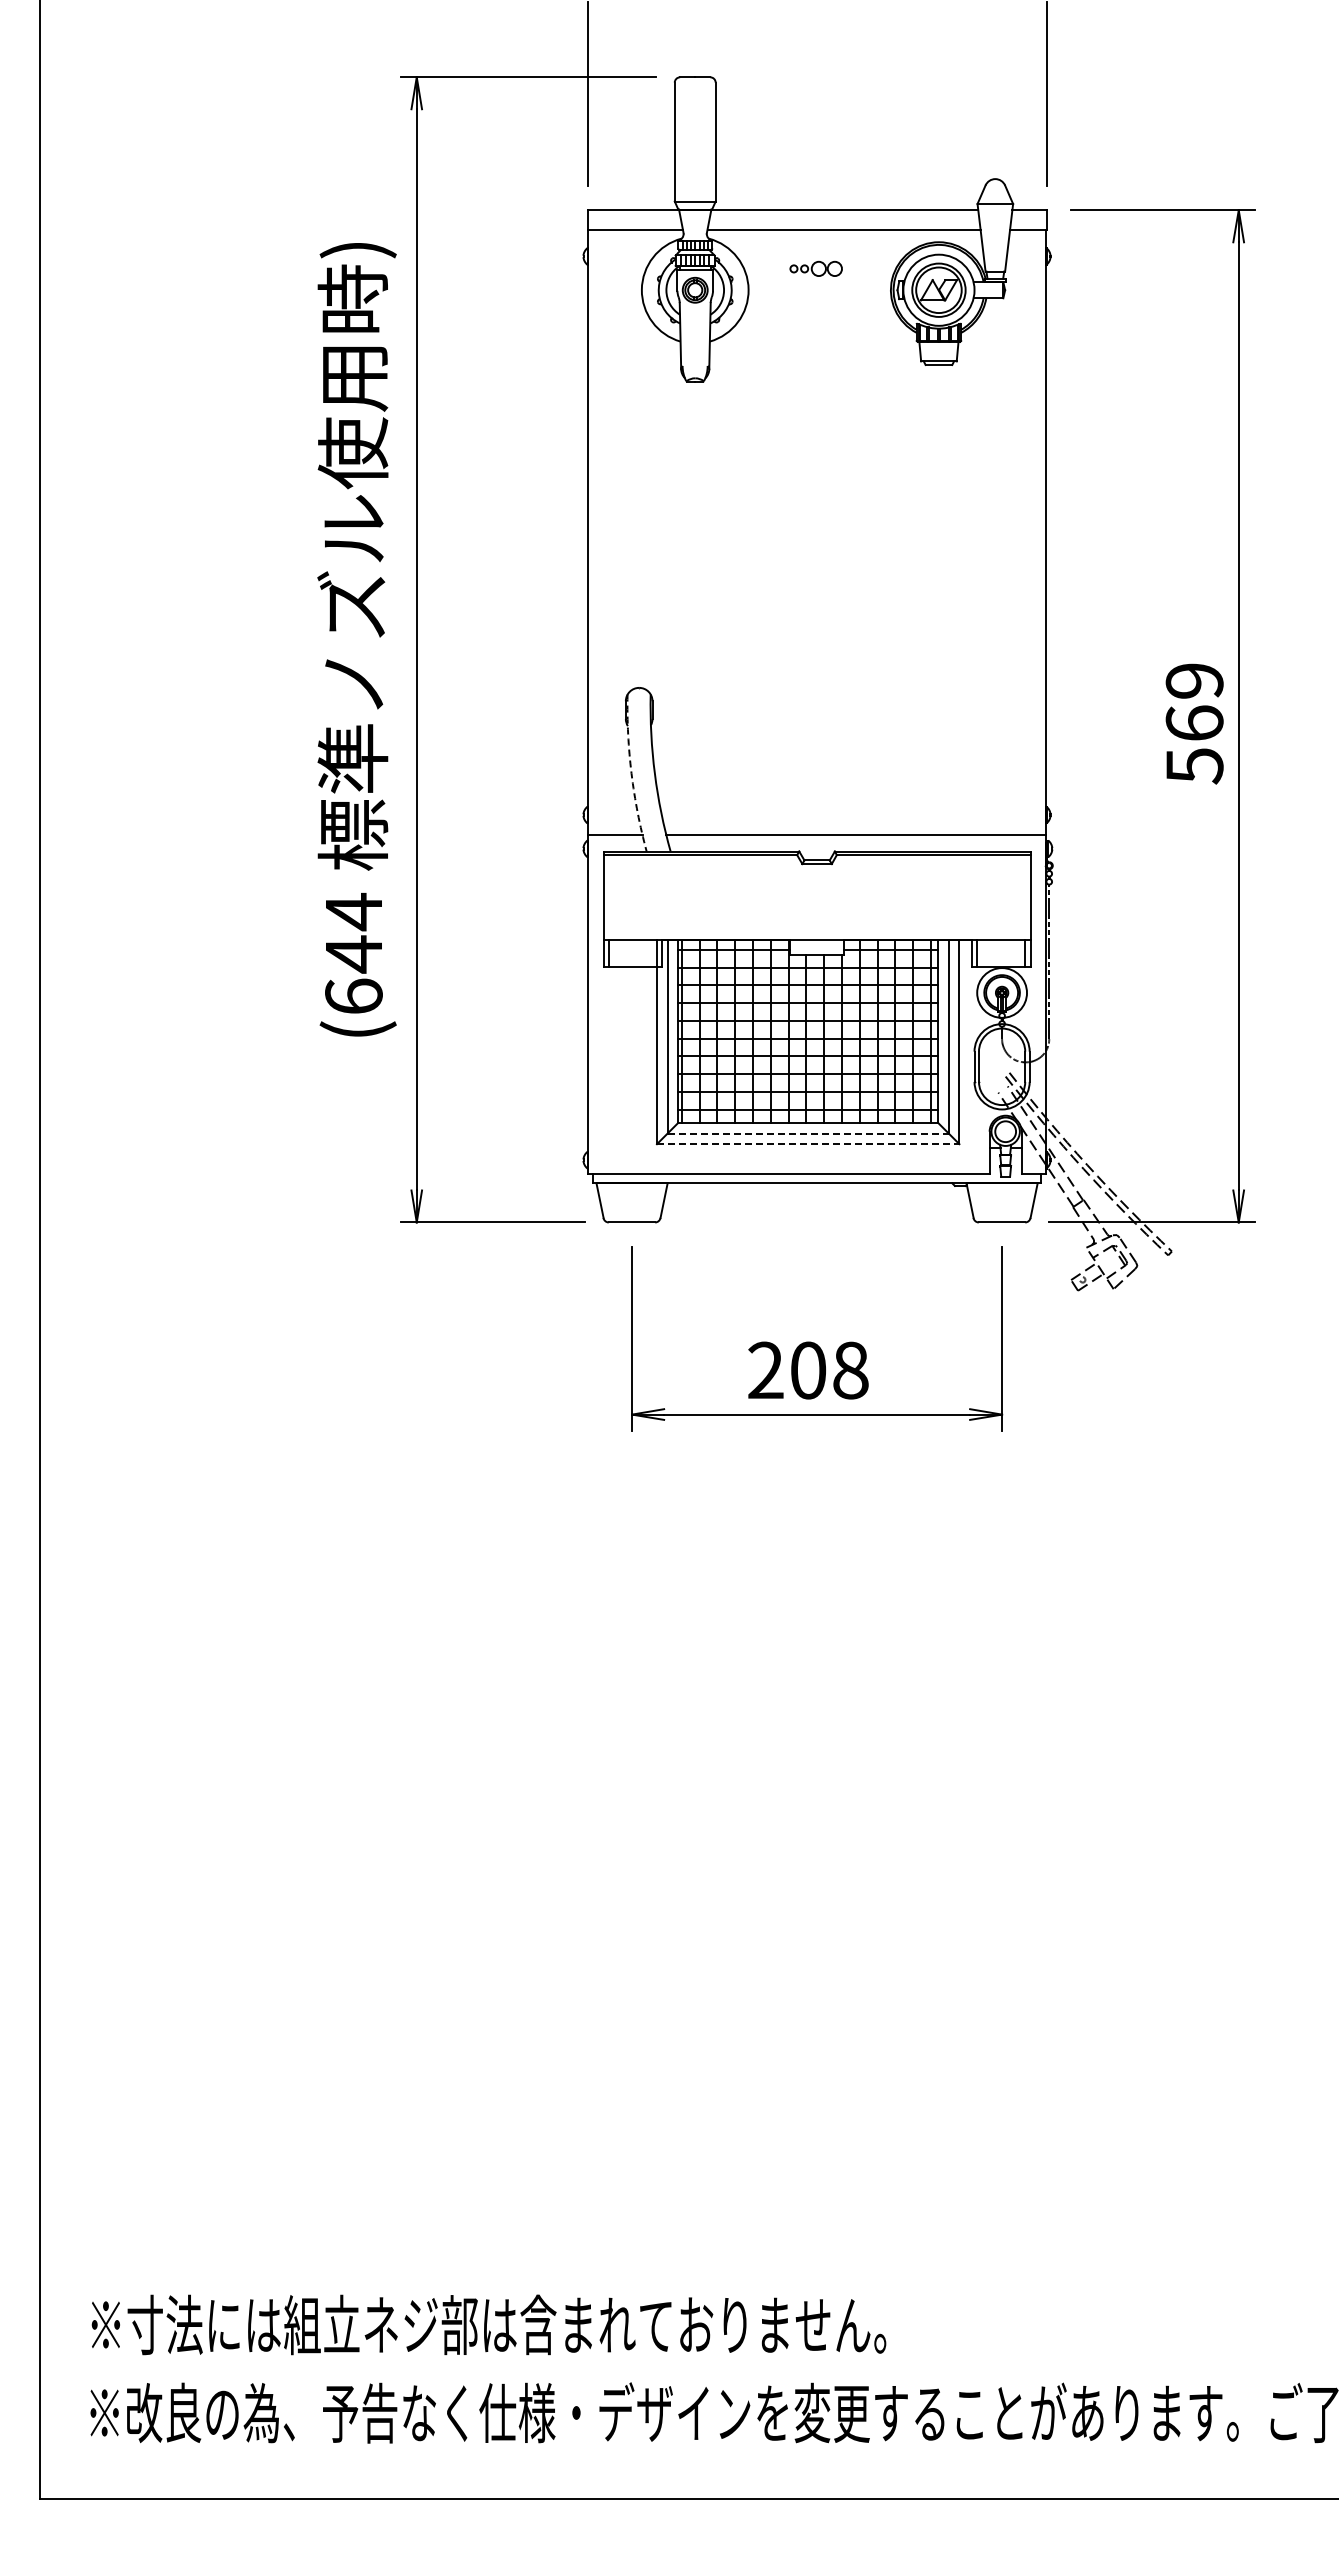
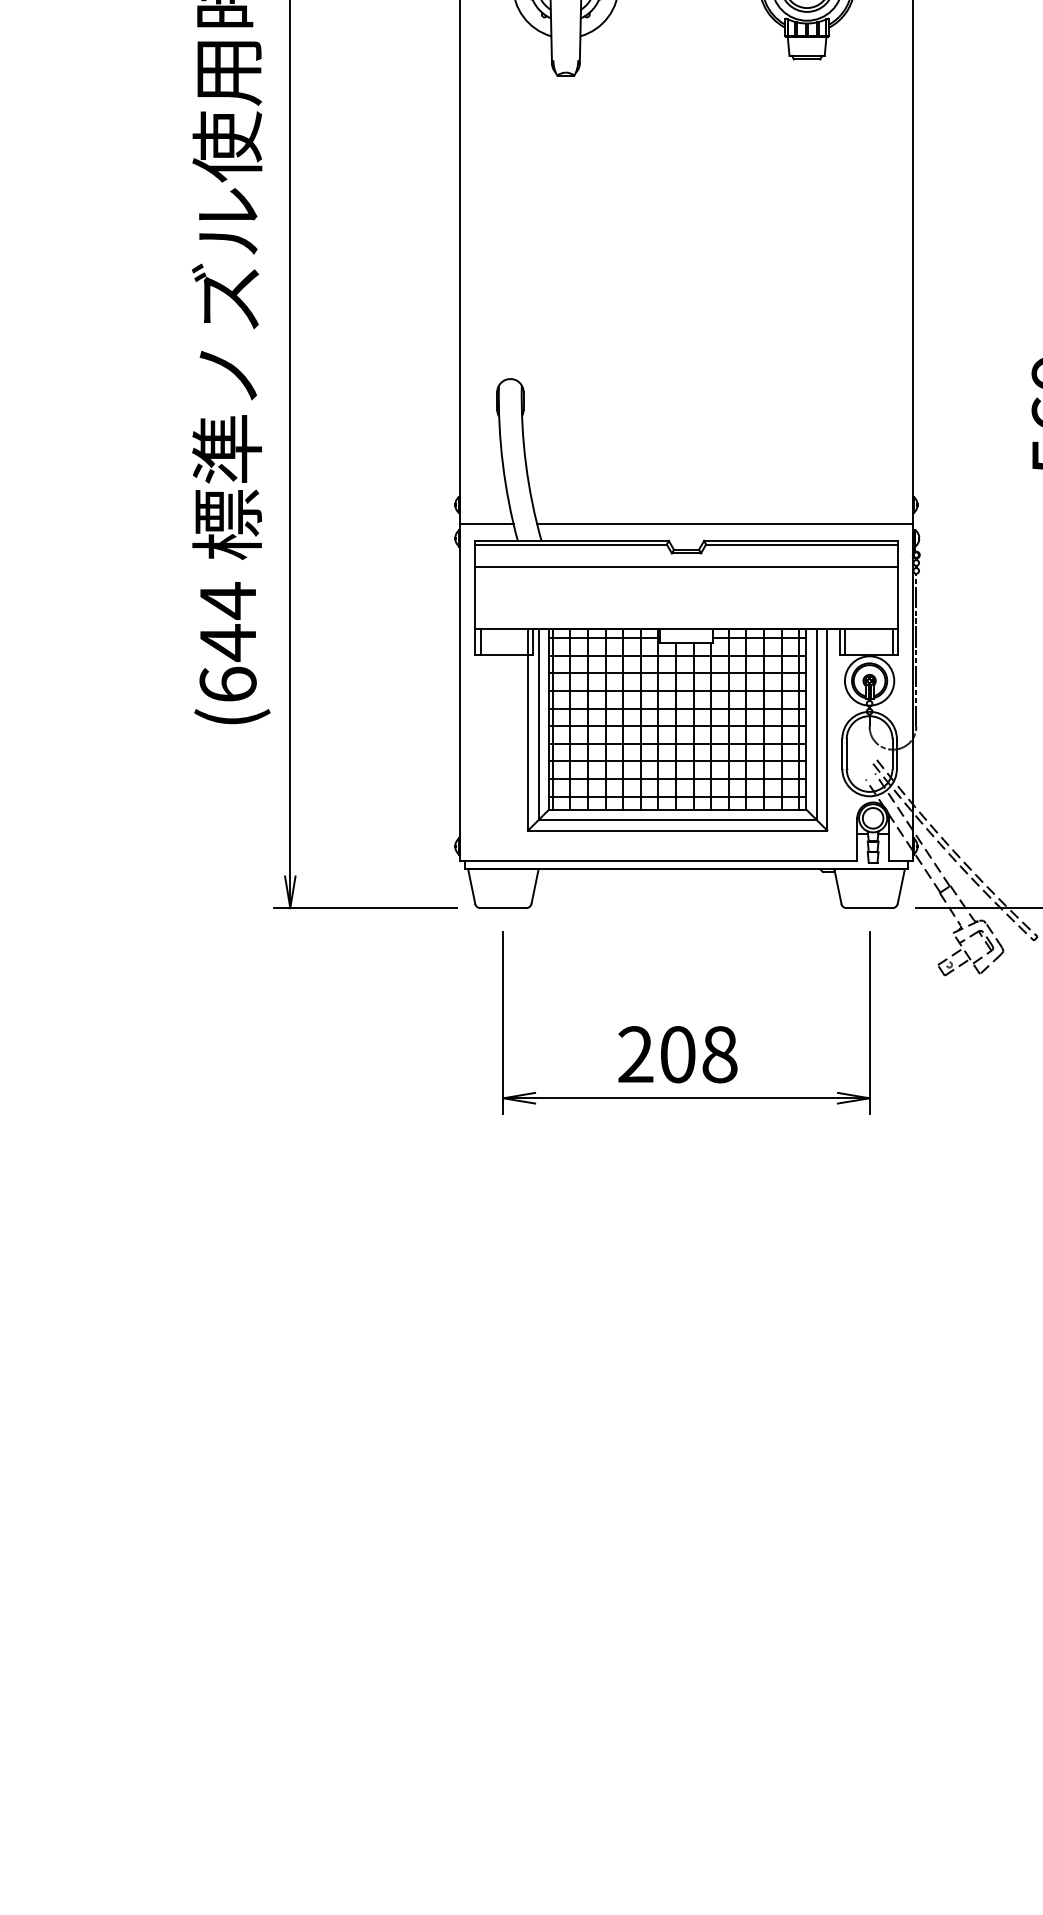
arc: (631, 773) -> (502, 463), dashed -> solid
line: (816, 878) -> (685, 567), added
line: (808, 1133) -> (678, 820), dashed -> solid
line: (808, 1144) -> (678, 830), dashed -> solid

